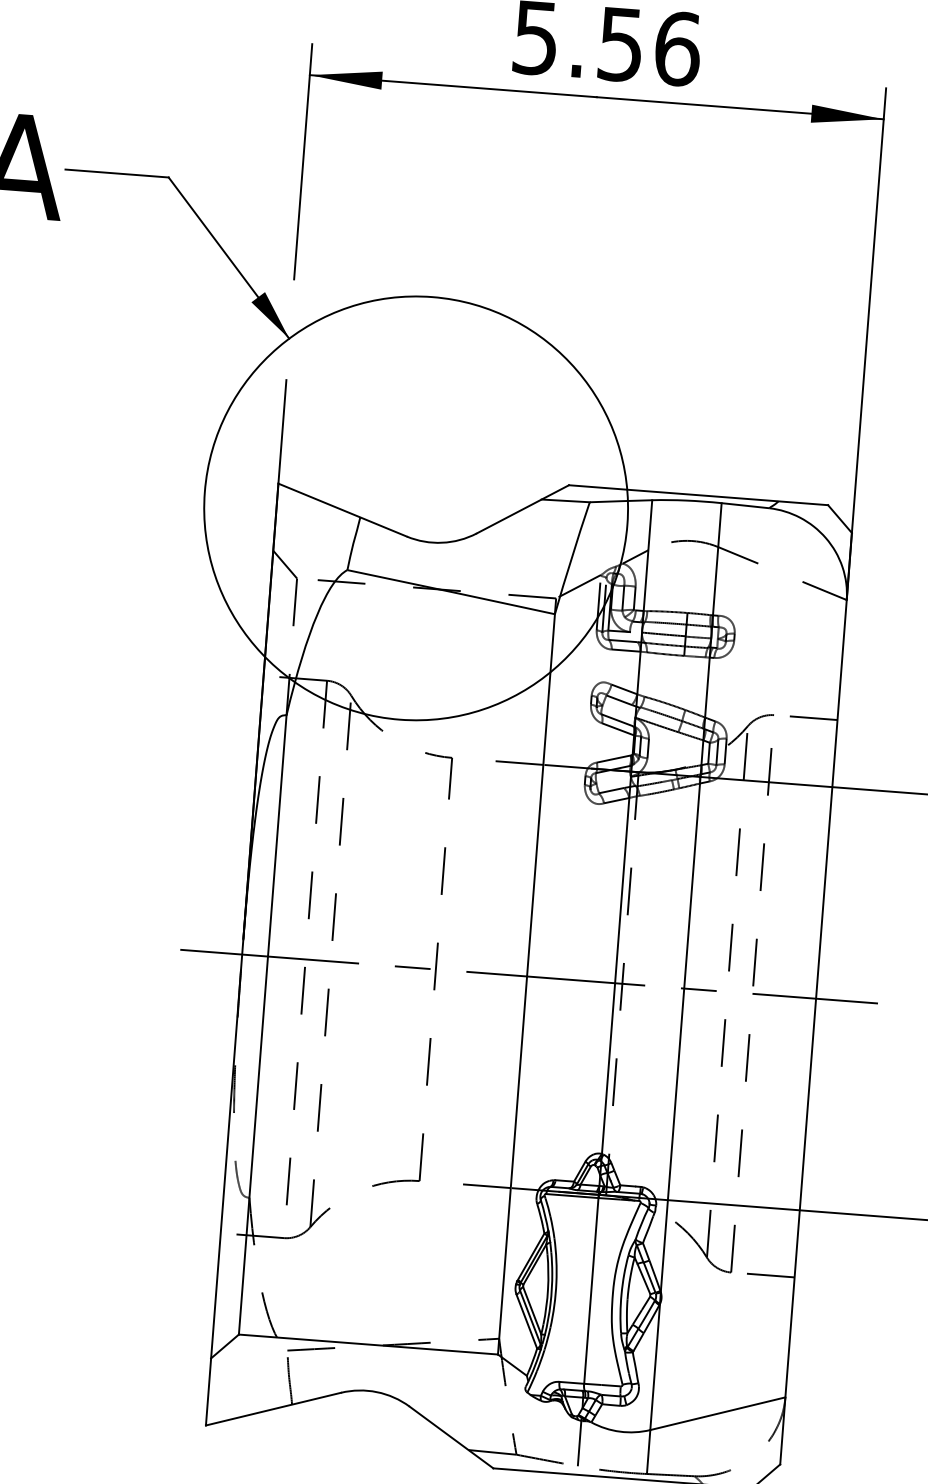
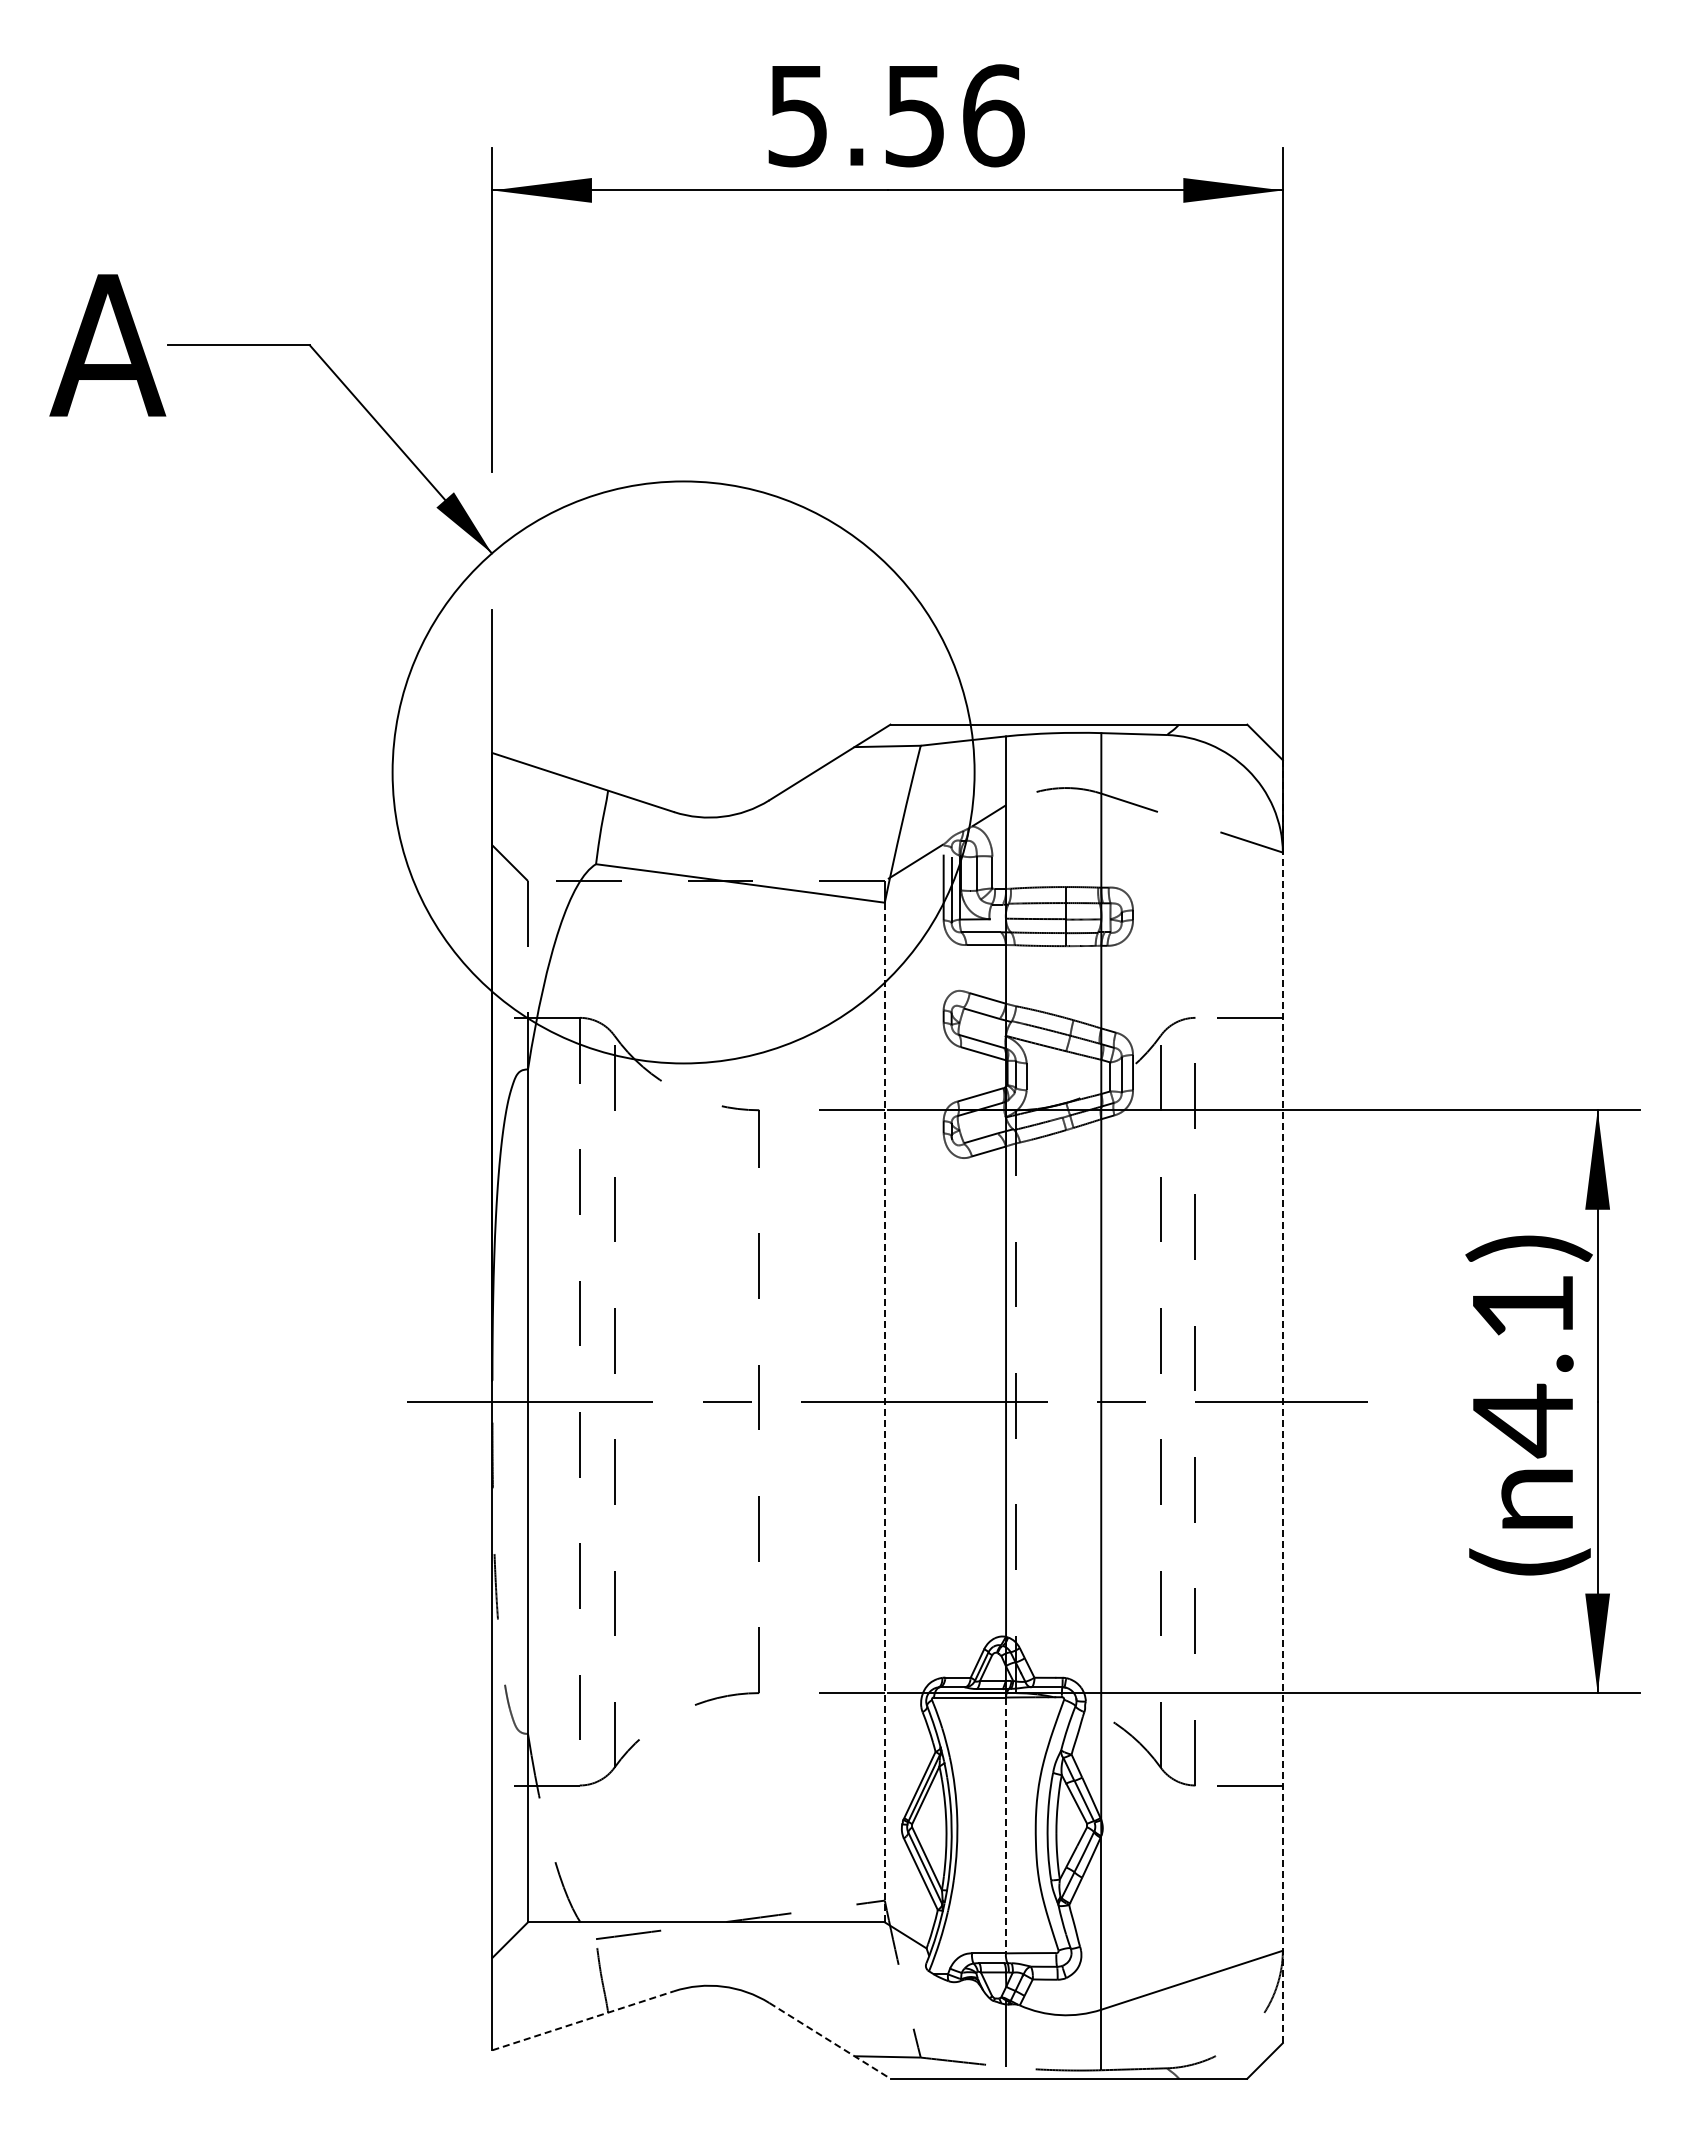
line: (526, 984) -> (884, 1412), solid -> dashed
line: (815, 998) -> (1282, 1401), solid -> dashed
line: (591, 1290) -> (1005, 1825), solid -> dashed
line: (273, 1408) -> (583, 2020), solid -> dashed
line: (451, 1438) -> (830, 2041), solid -> dashed

